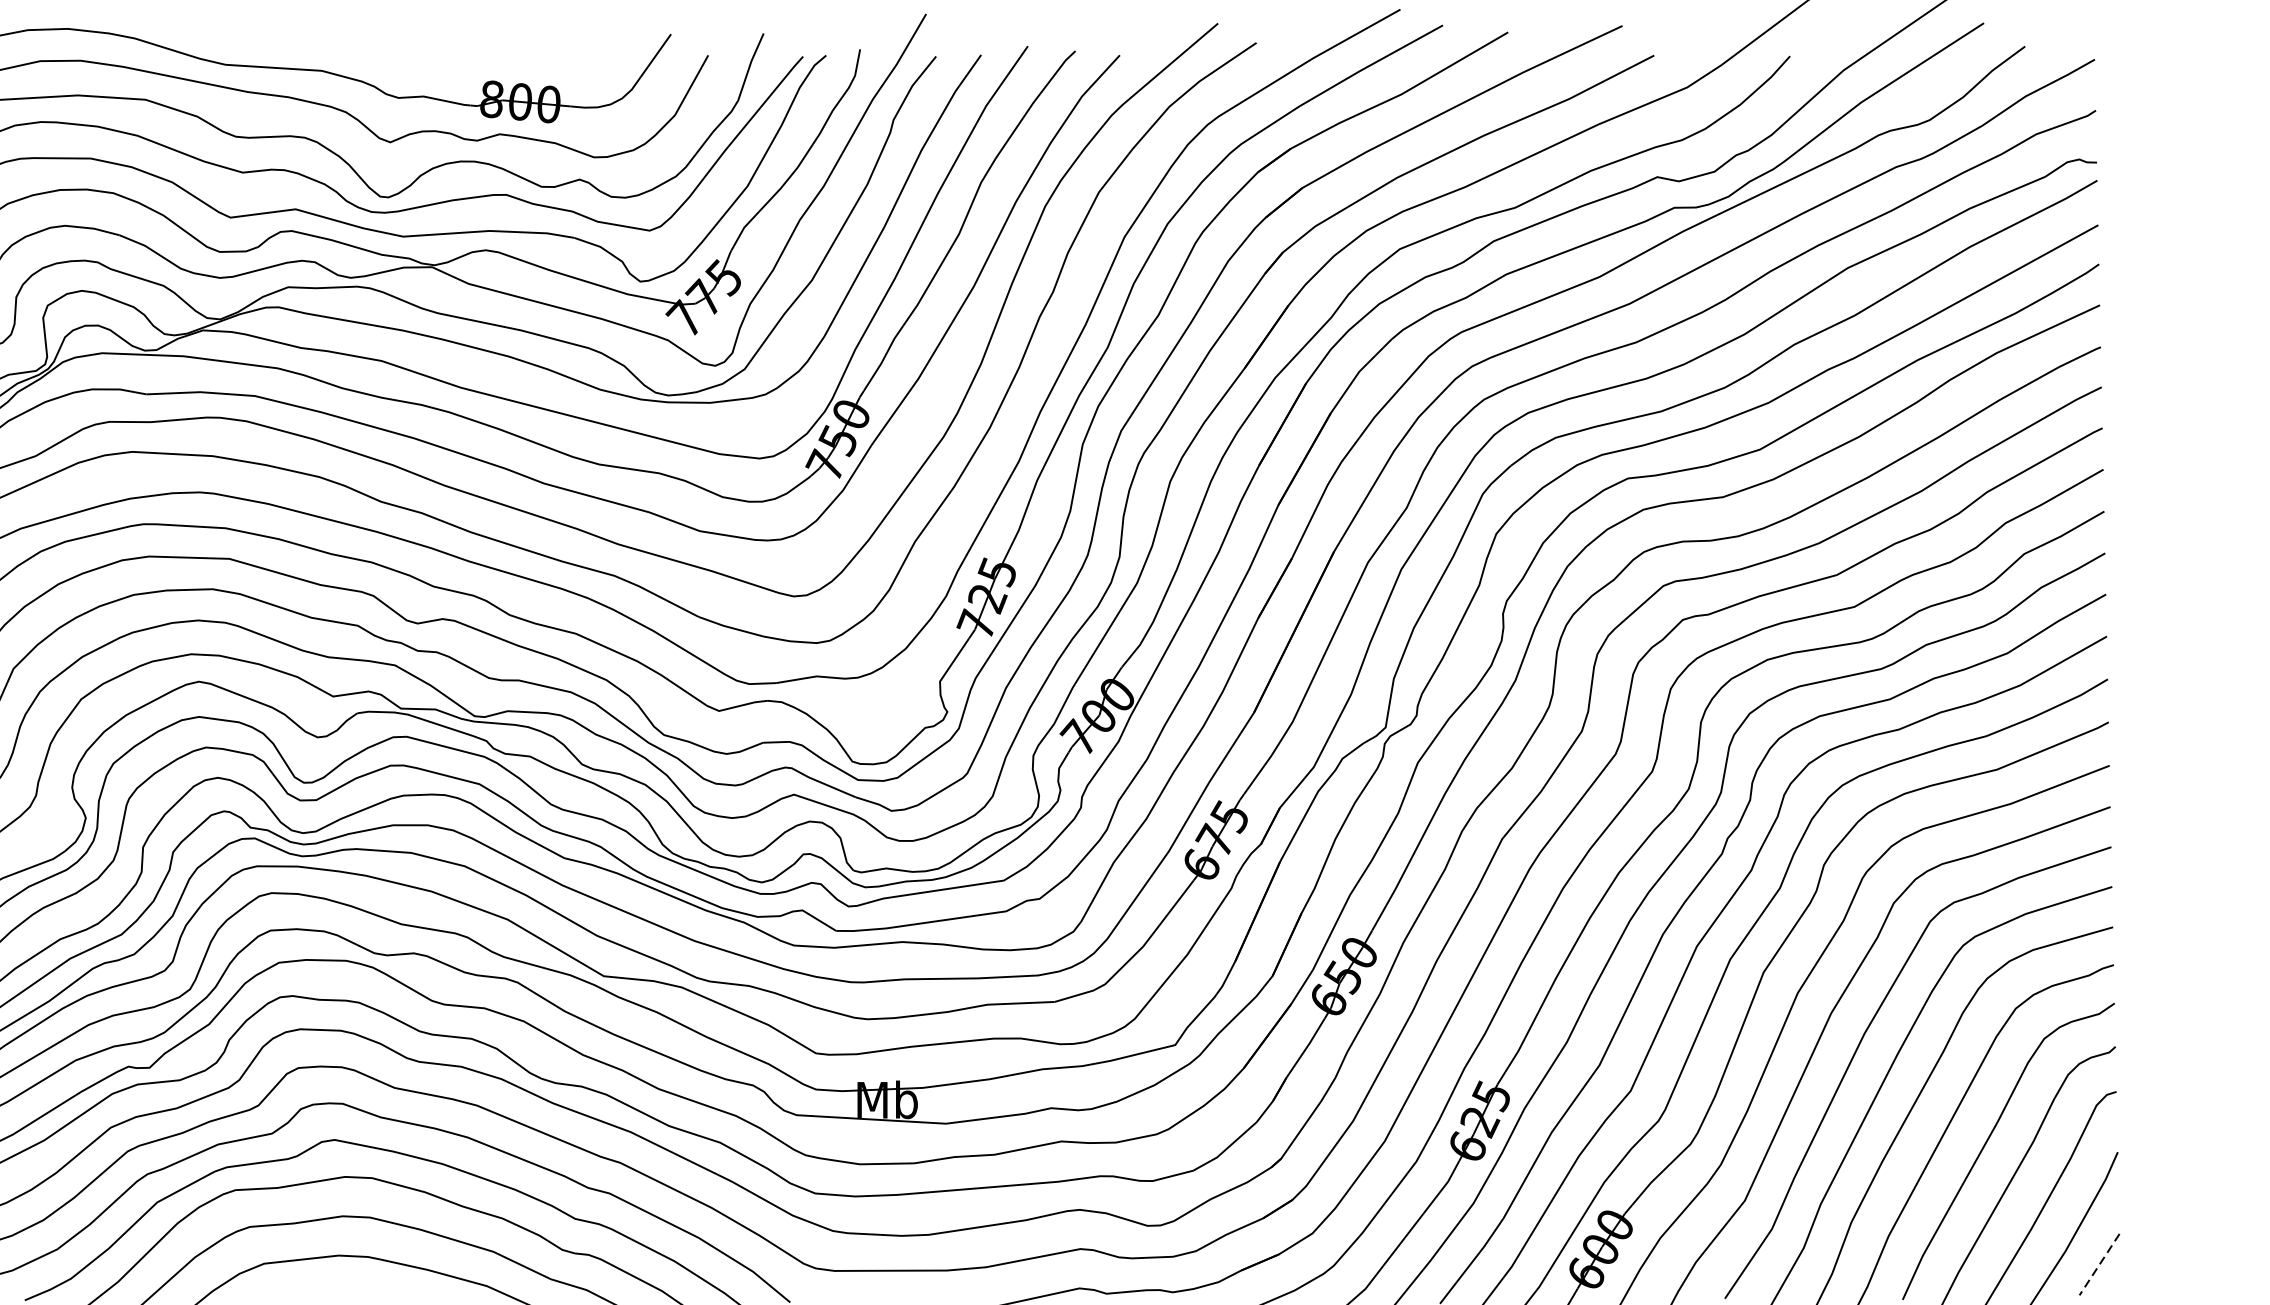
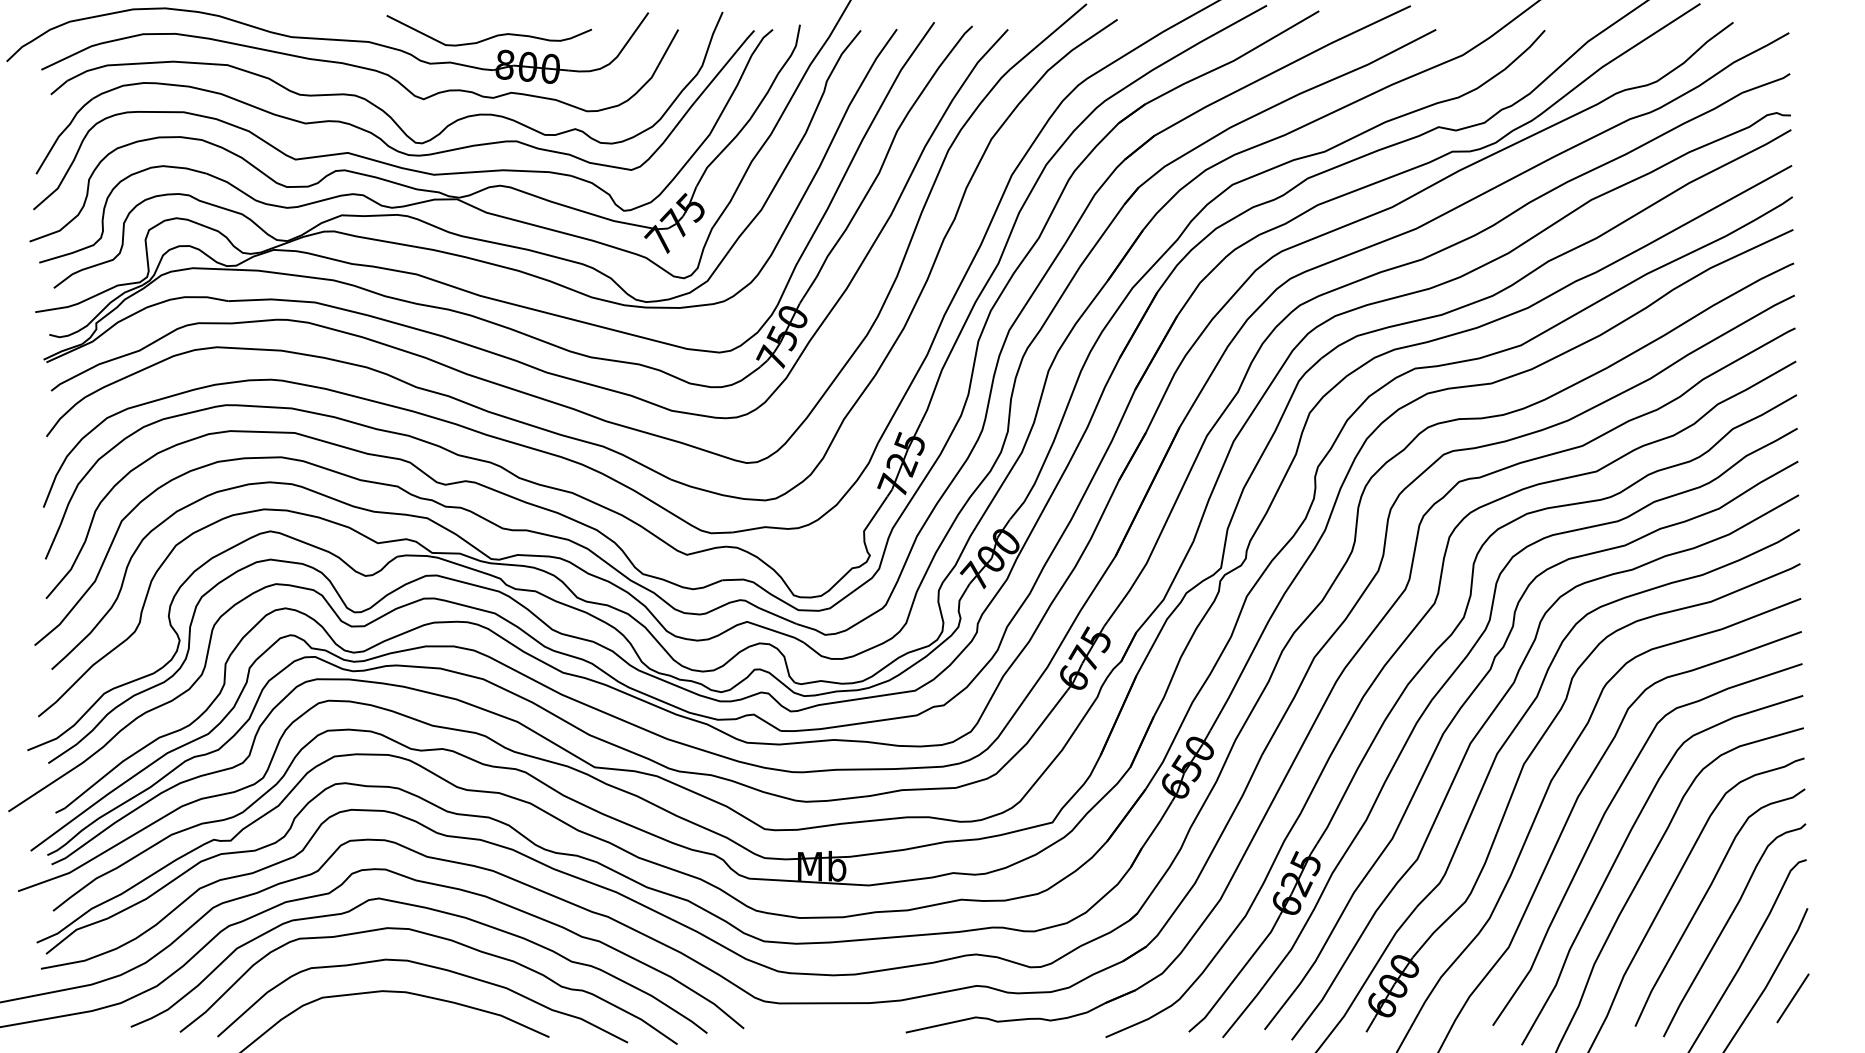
curve: (475, 64) -> (491, 36), added
line: (2098, 1264) -> (1792, 998), dashed -> solid

